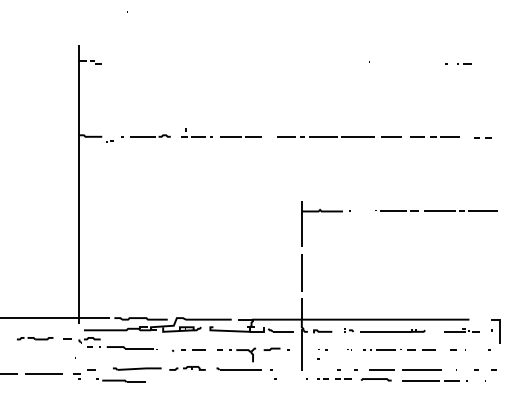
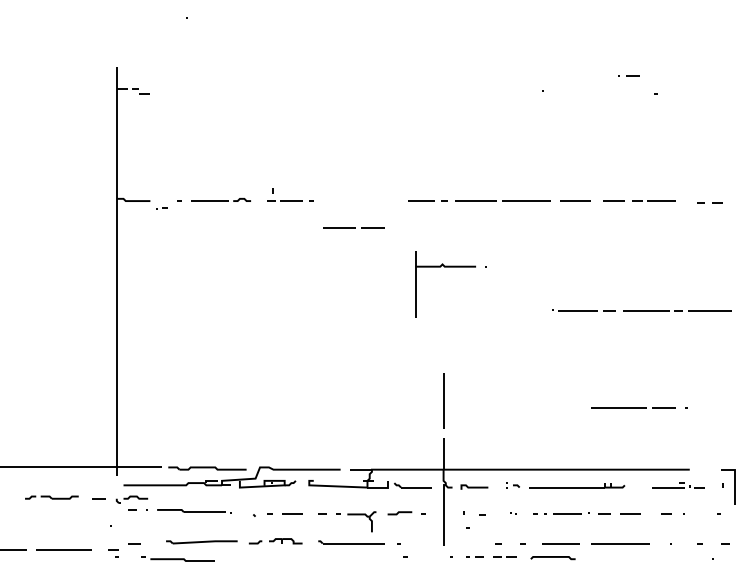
line: (464, 63) -> (628, 75), moved
line: (240, 136) -> (353, 227), moved
part: (325, 212) -> (450, 268), moved
part: (322, 349) -> (473, 513), size x1.6
line: (434, 380) -> (638, 407), moved

